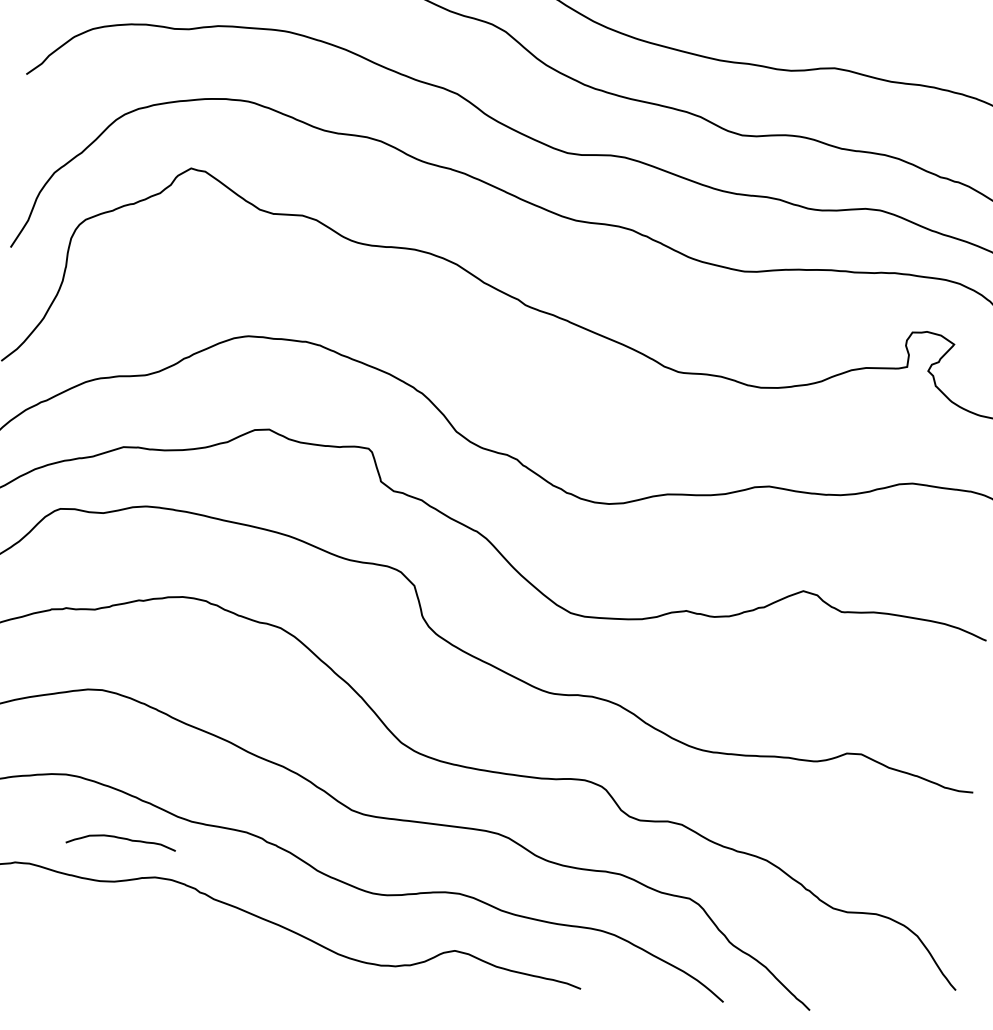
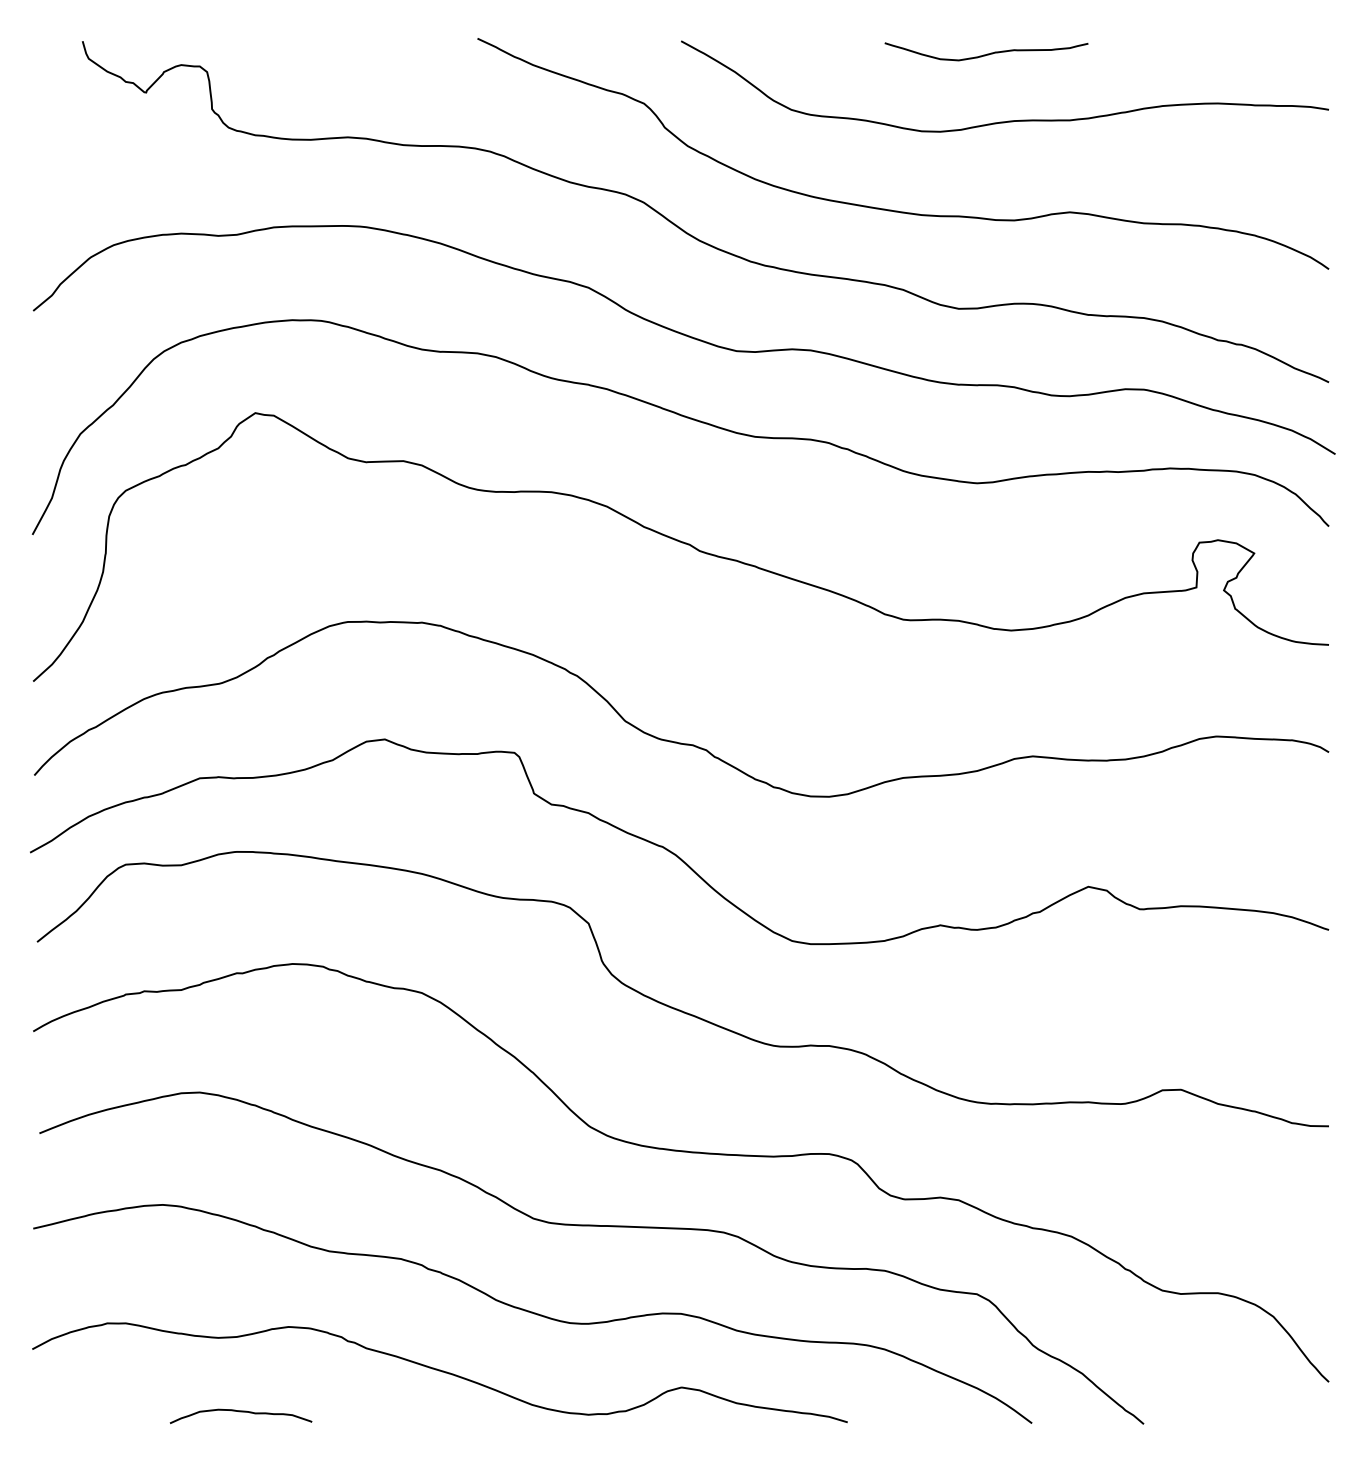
curve: (120, 839) -> (240, 1412), moved

